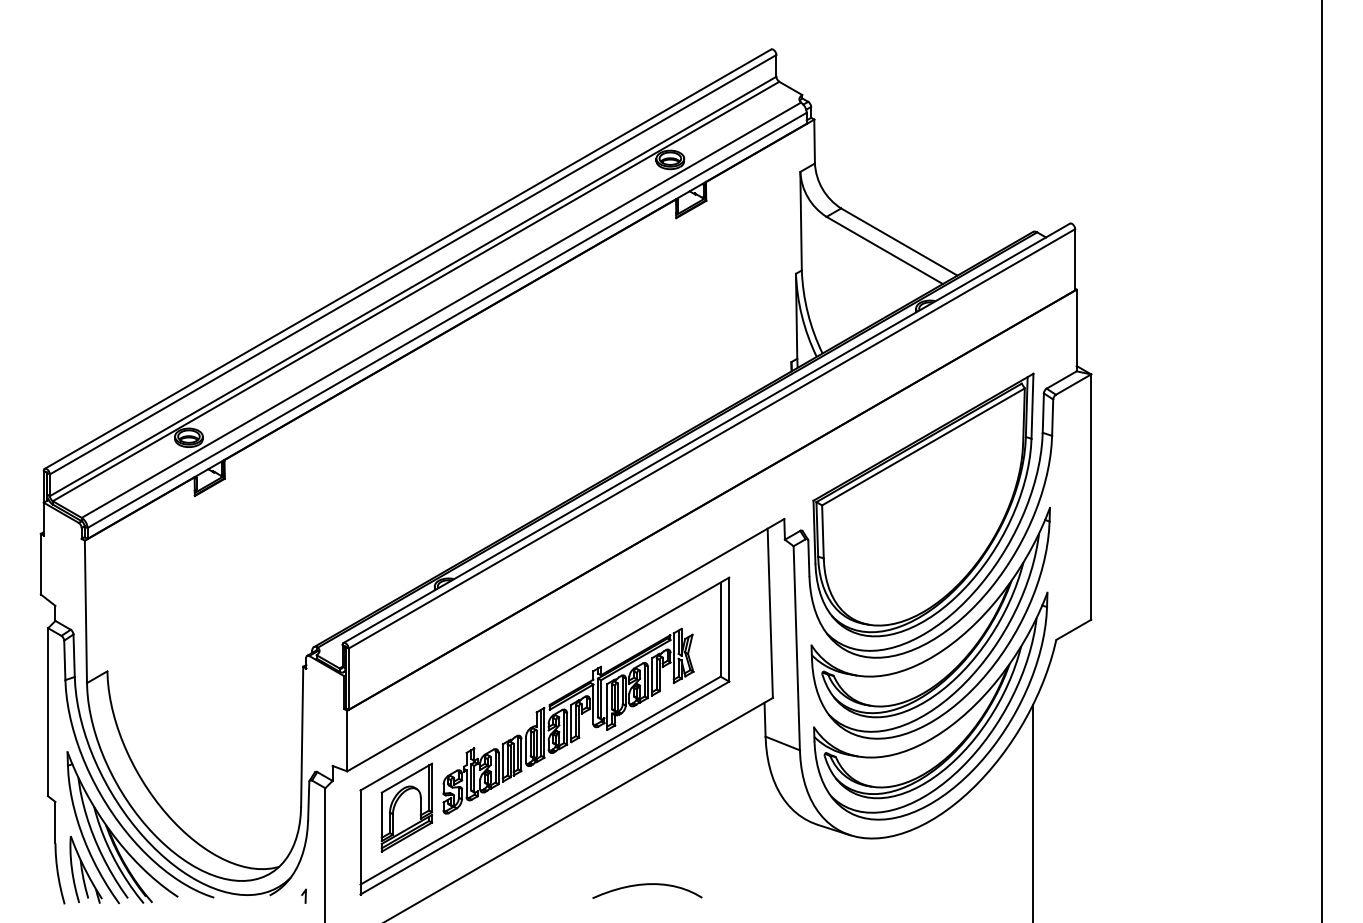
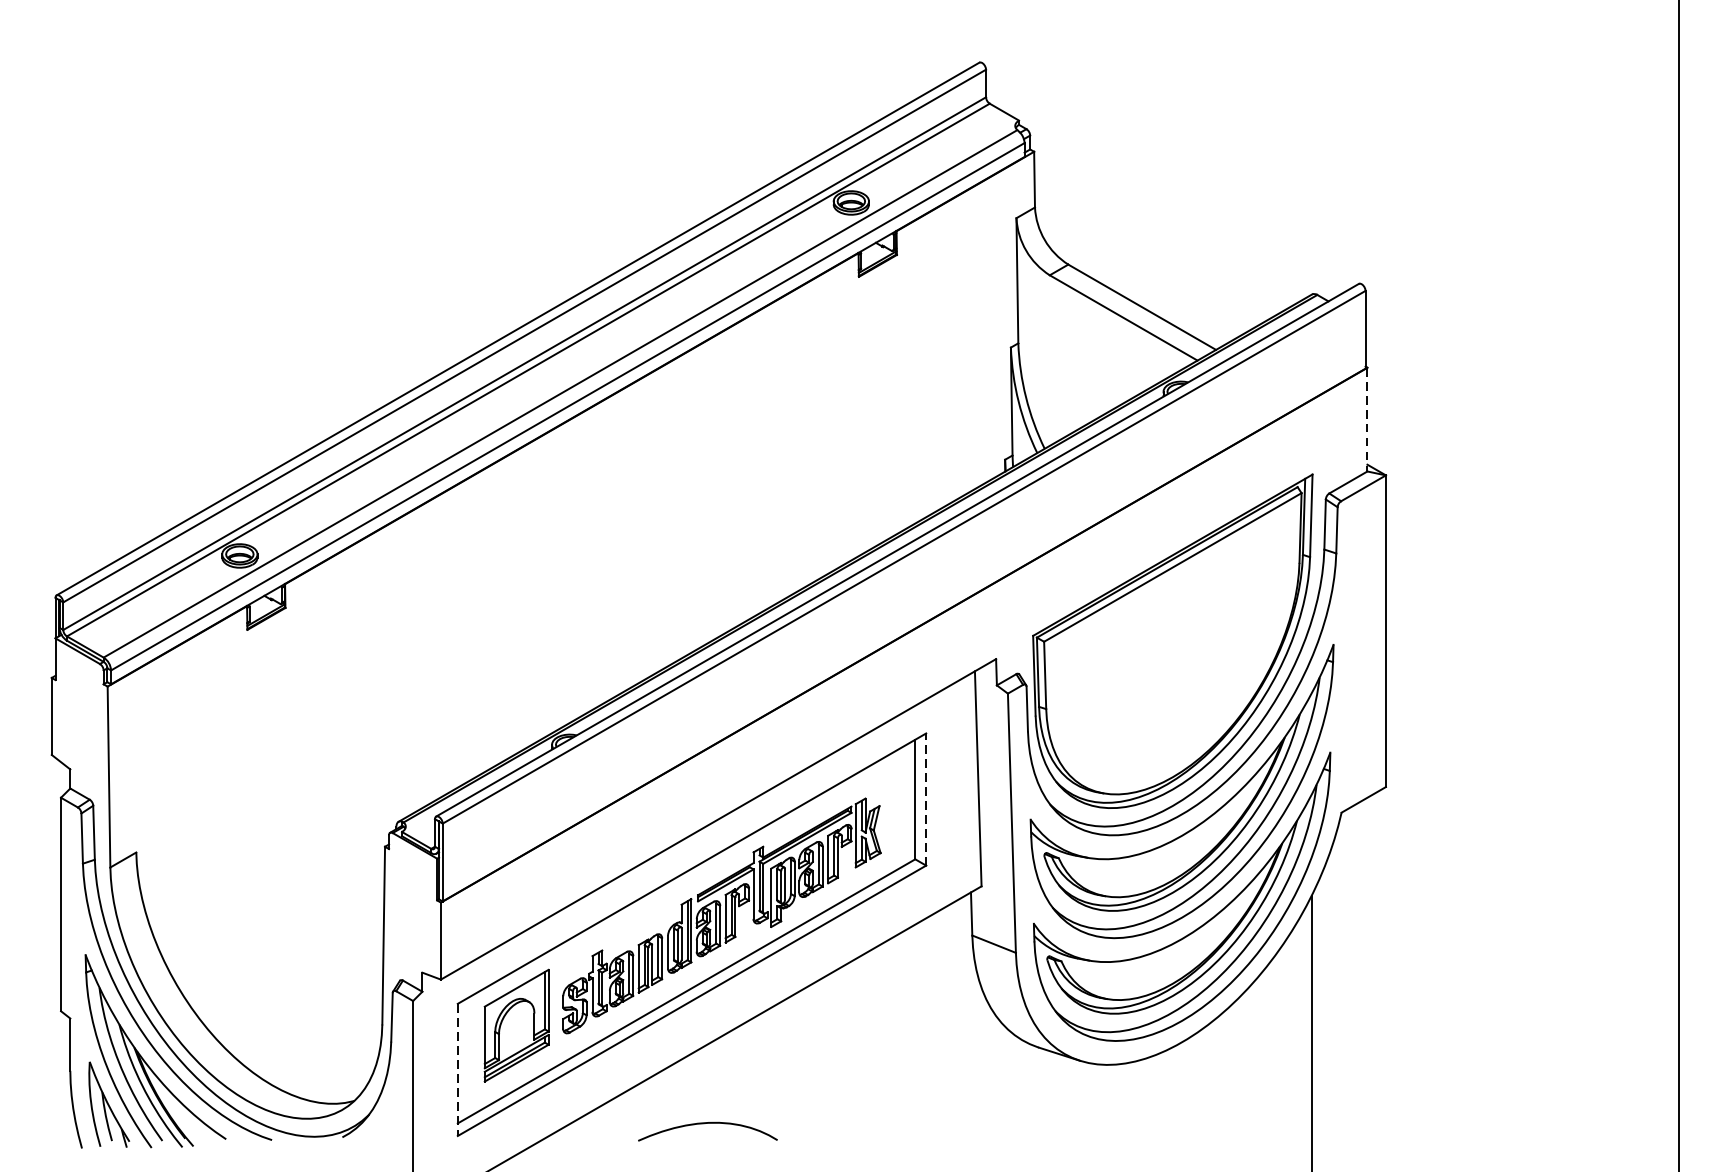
line: (1076, 330) -> (1367, 419), solid -> dashed
line: (729, 629) -> (926, 799), solid -> dashed
line: (360, 842) -> (457, 1069), solid -> dashed
curve: (647, 885) -> (707, 1124), moved
part: (303, 895) -> (385, 1137), removed

